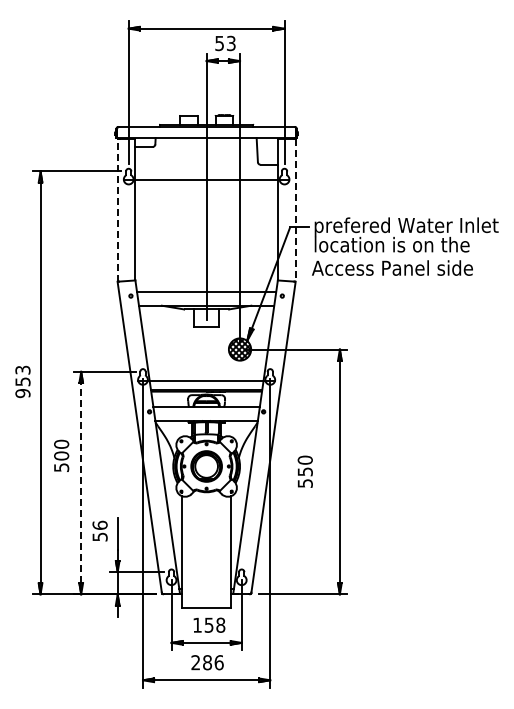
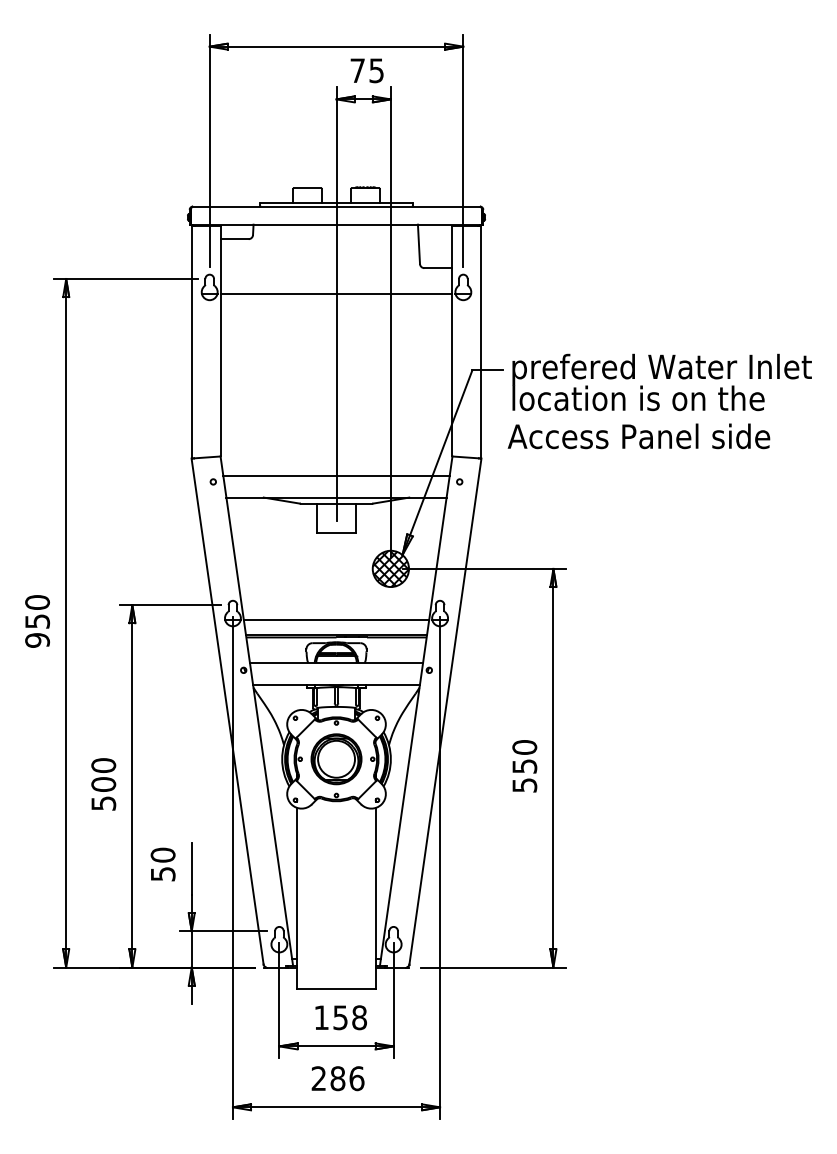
text: (225, 43) -> (367, 70), 53 -> 75
line: (117, 209) -> (191, 340), dashed -> solid
line: (295, 210) -> (481, 342), dashed -> solid
text: (22, 369) -> (36, 601), 953 -> 950
text: (61, 455) -> (103, 783), moved
text: (304, 471) -> (523, 765), moved
line: (81, 482) -> (132, 785), dashed -> solid
text: (99, 524) -> (162, 853), 56 -> 50

